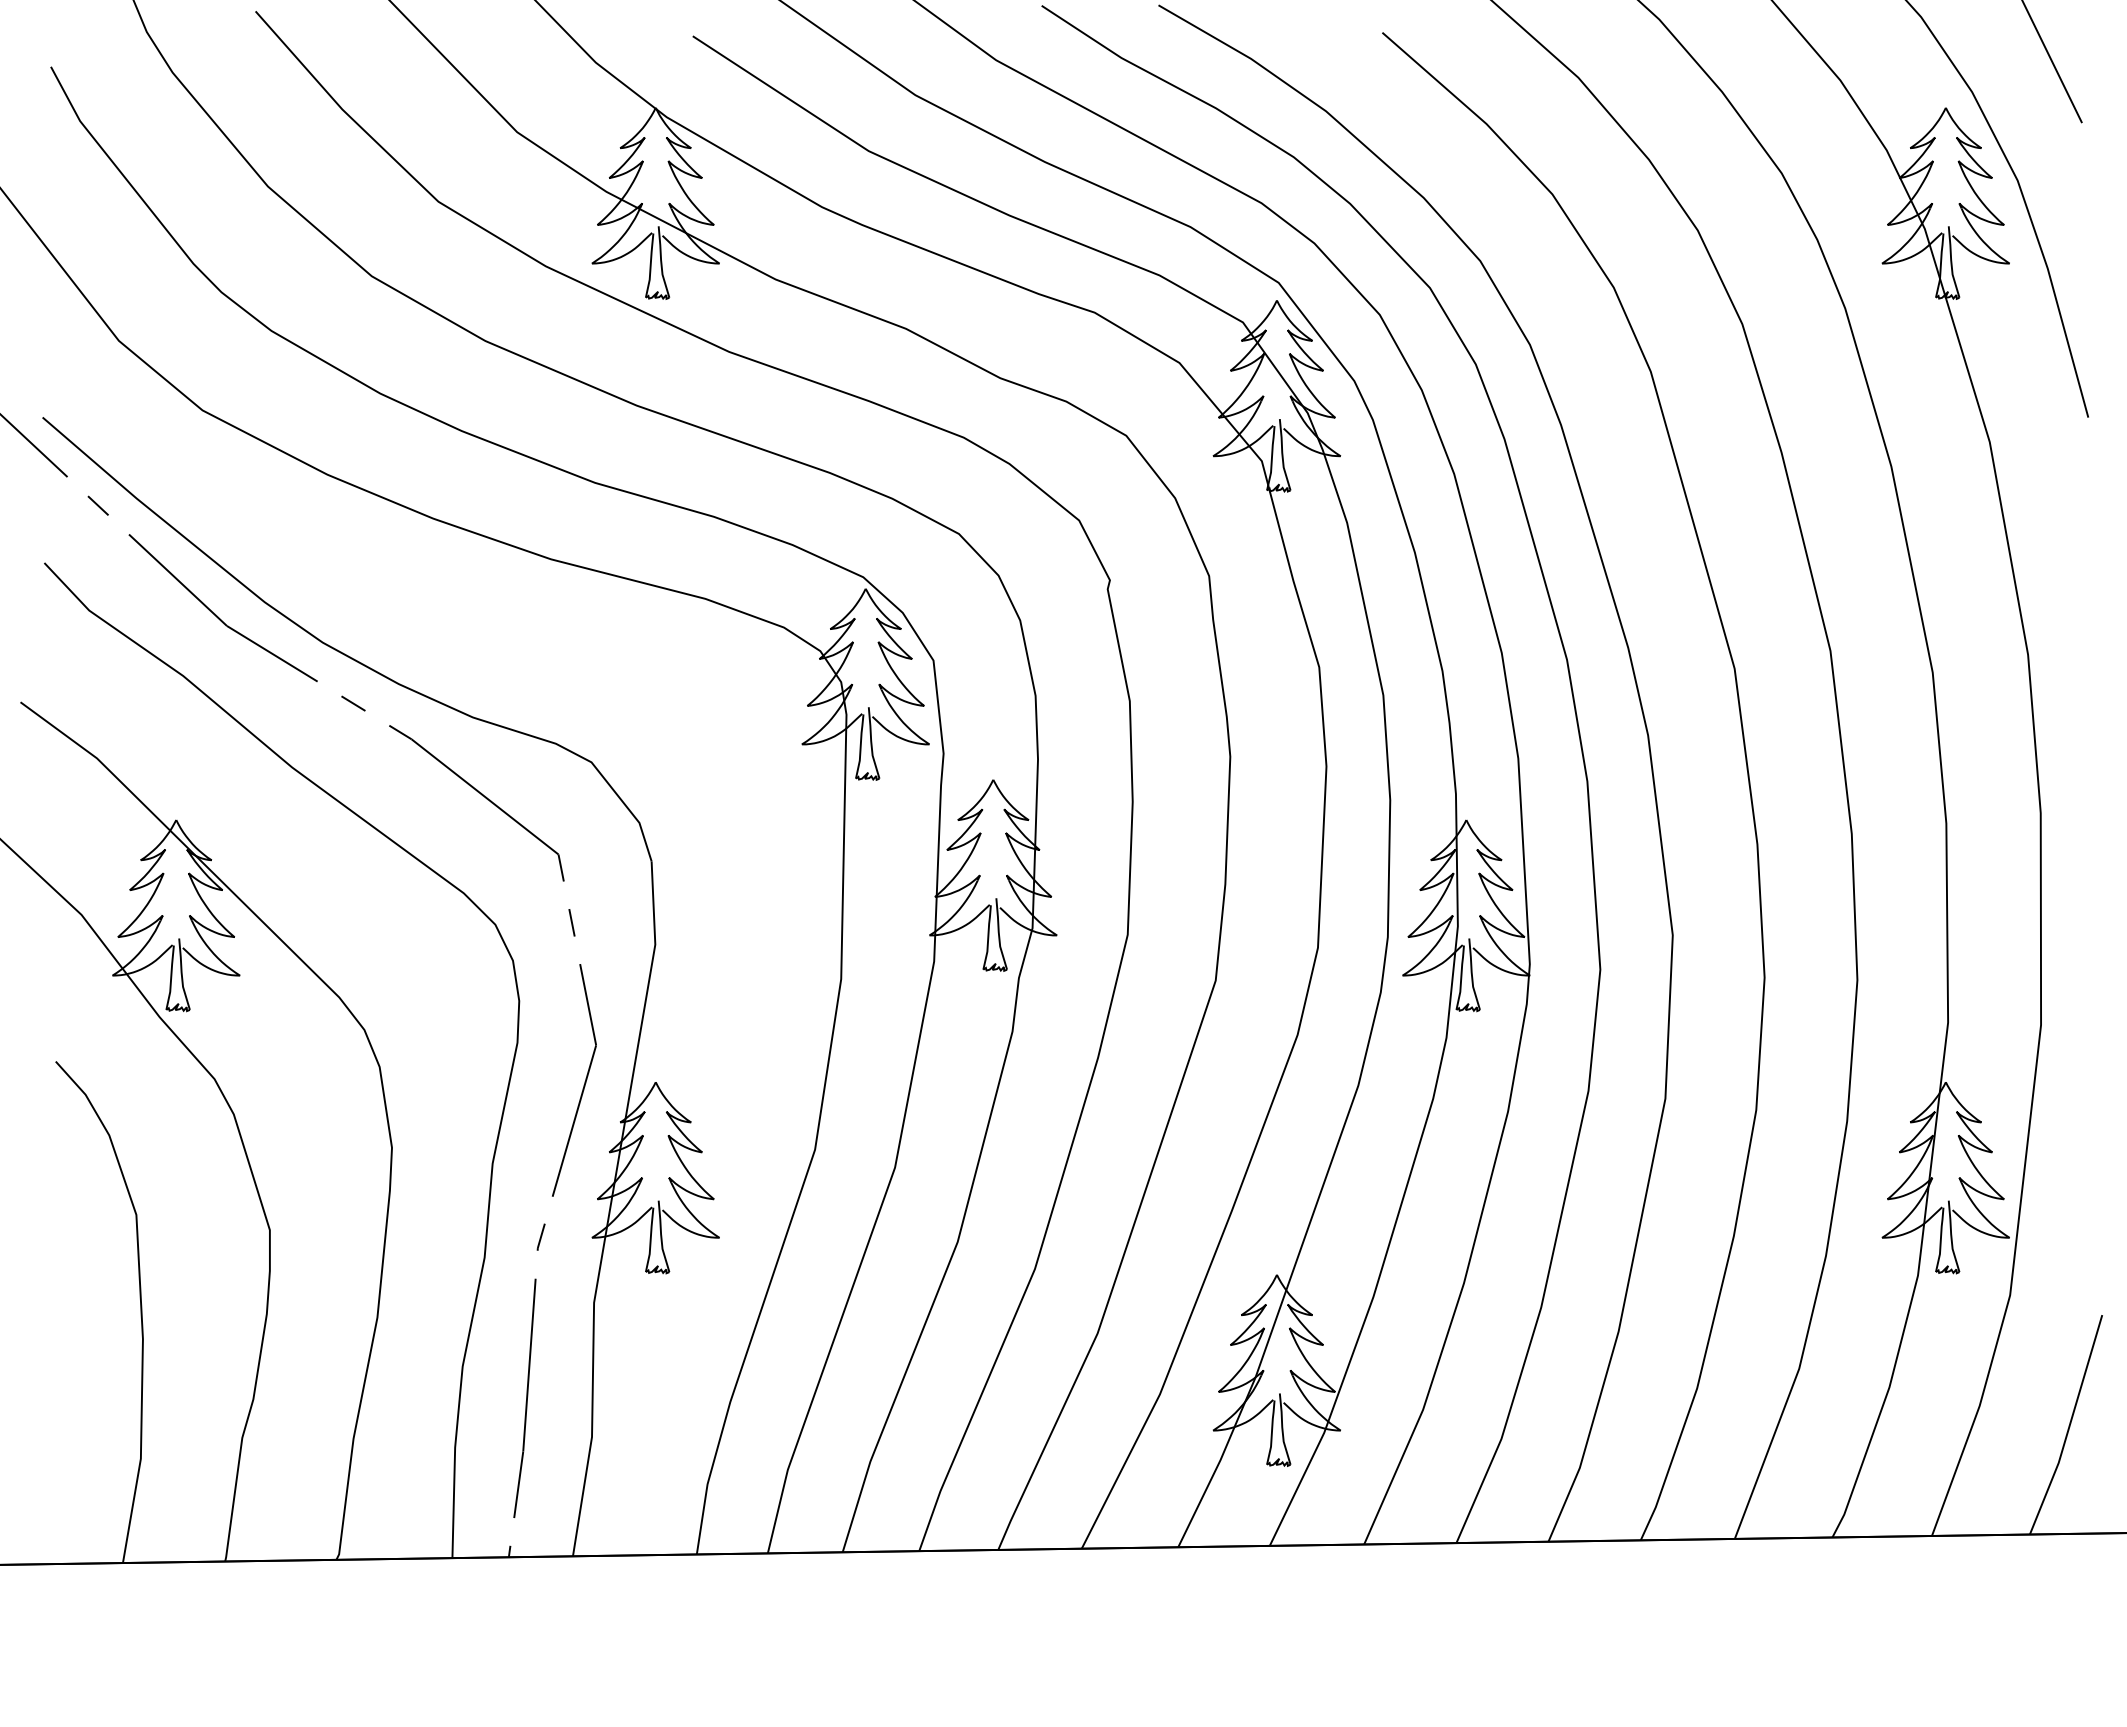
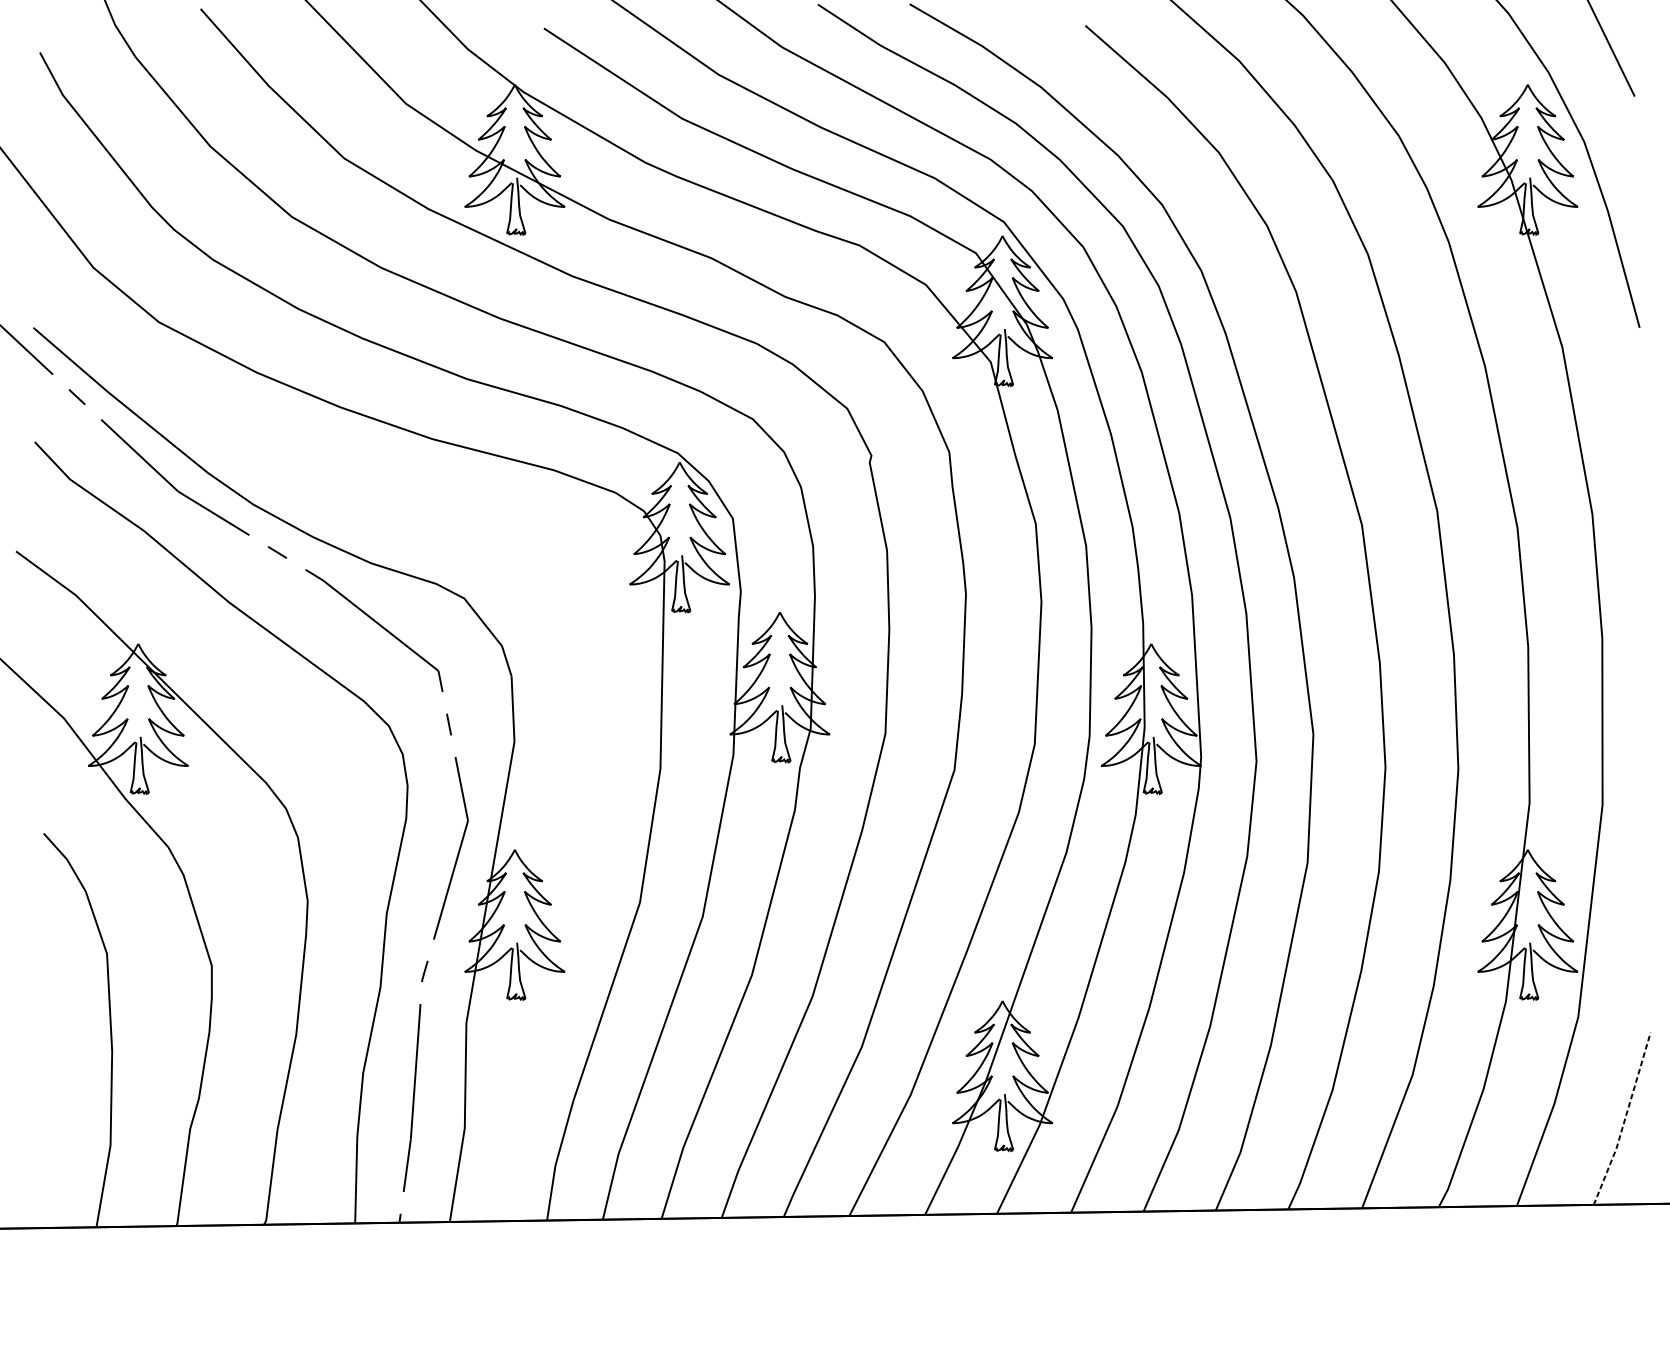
line: (2069, 1426) -> (1624, 1120), solid -> dashed

